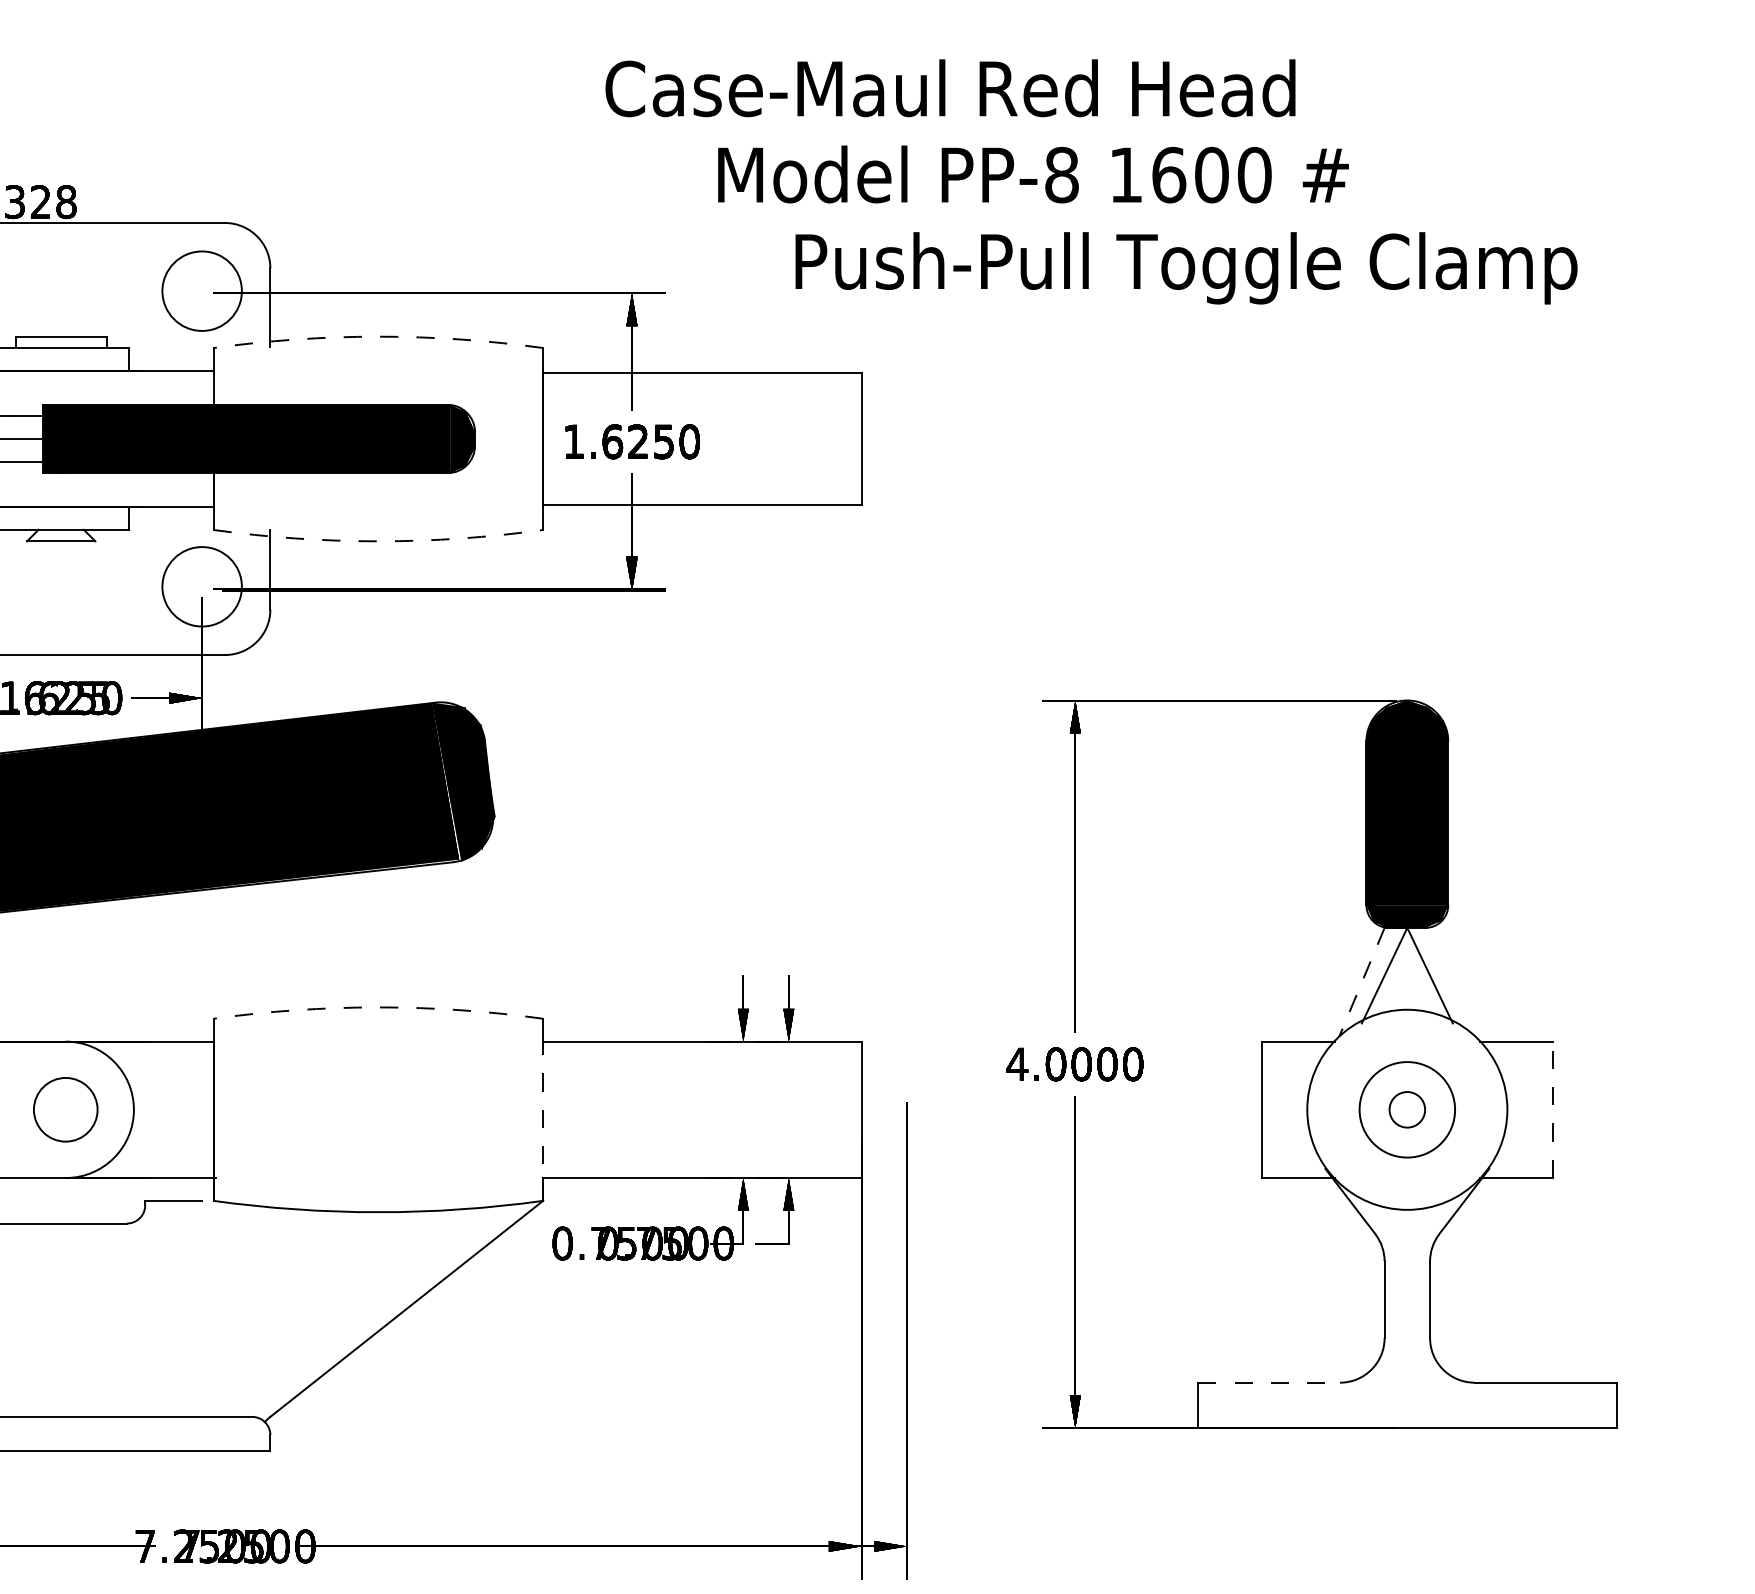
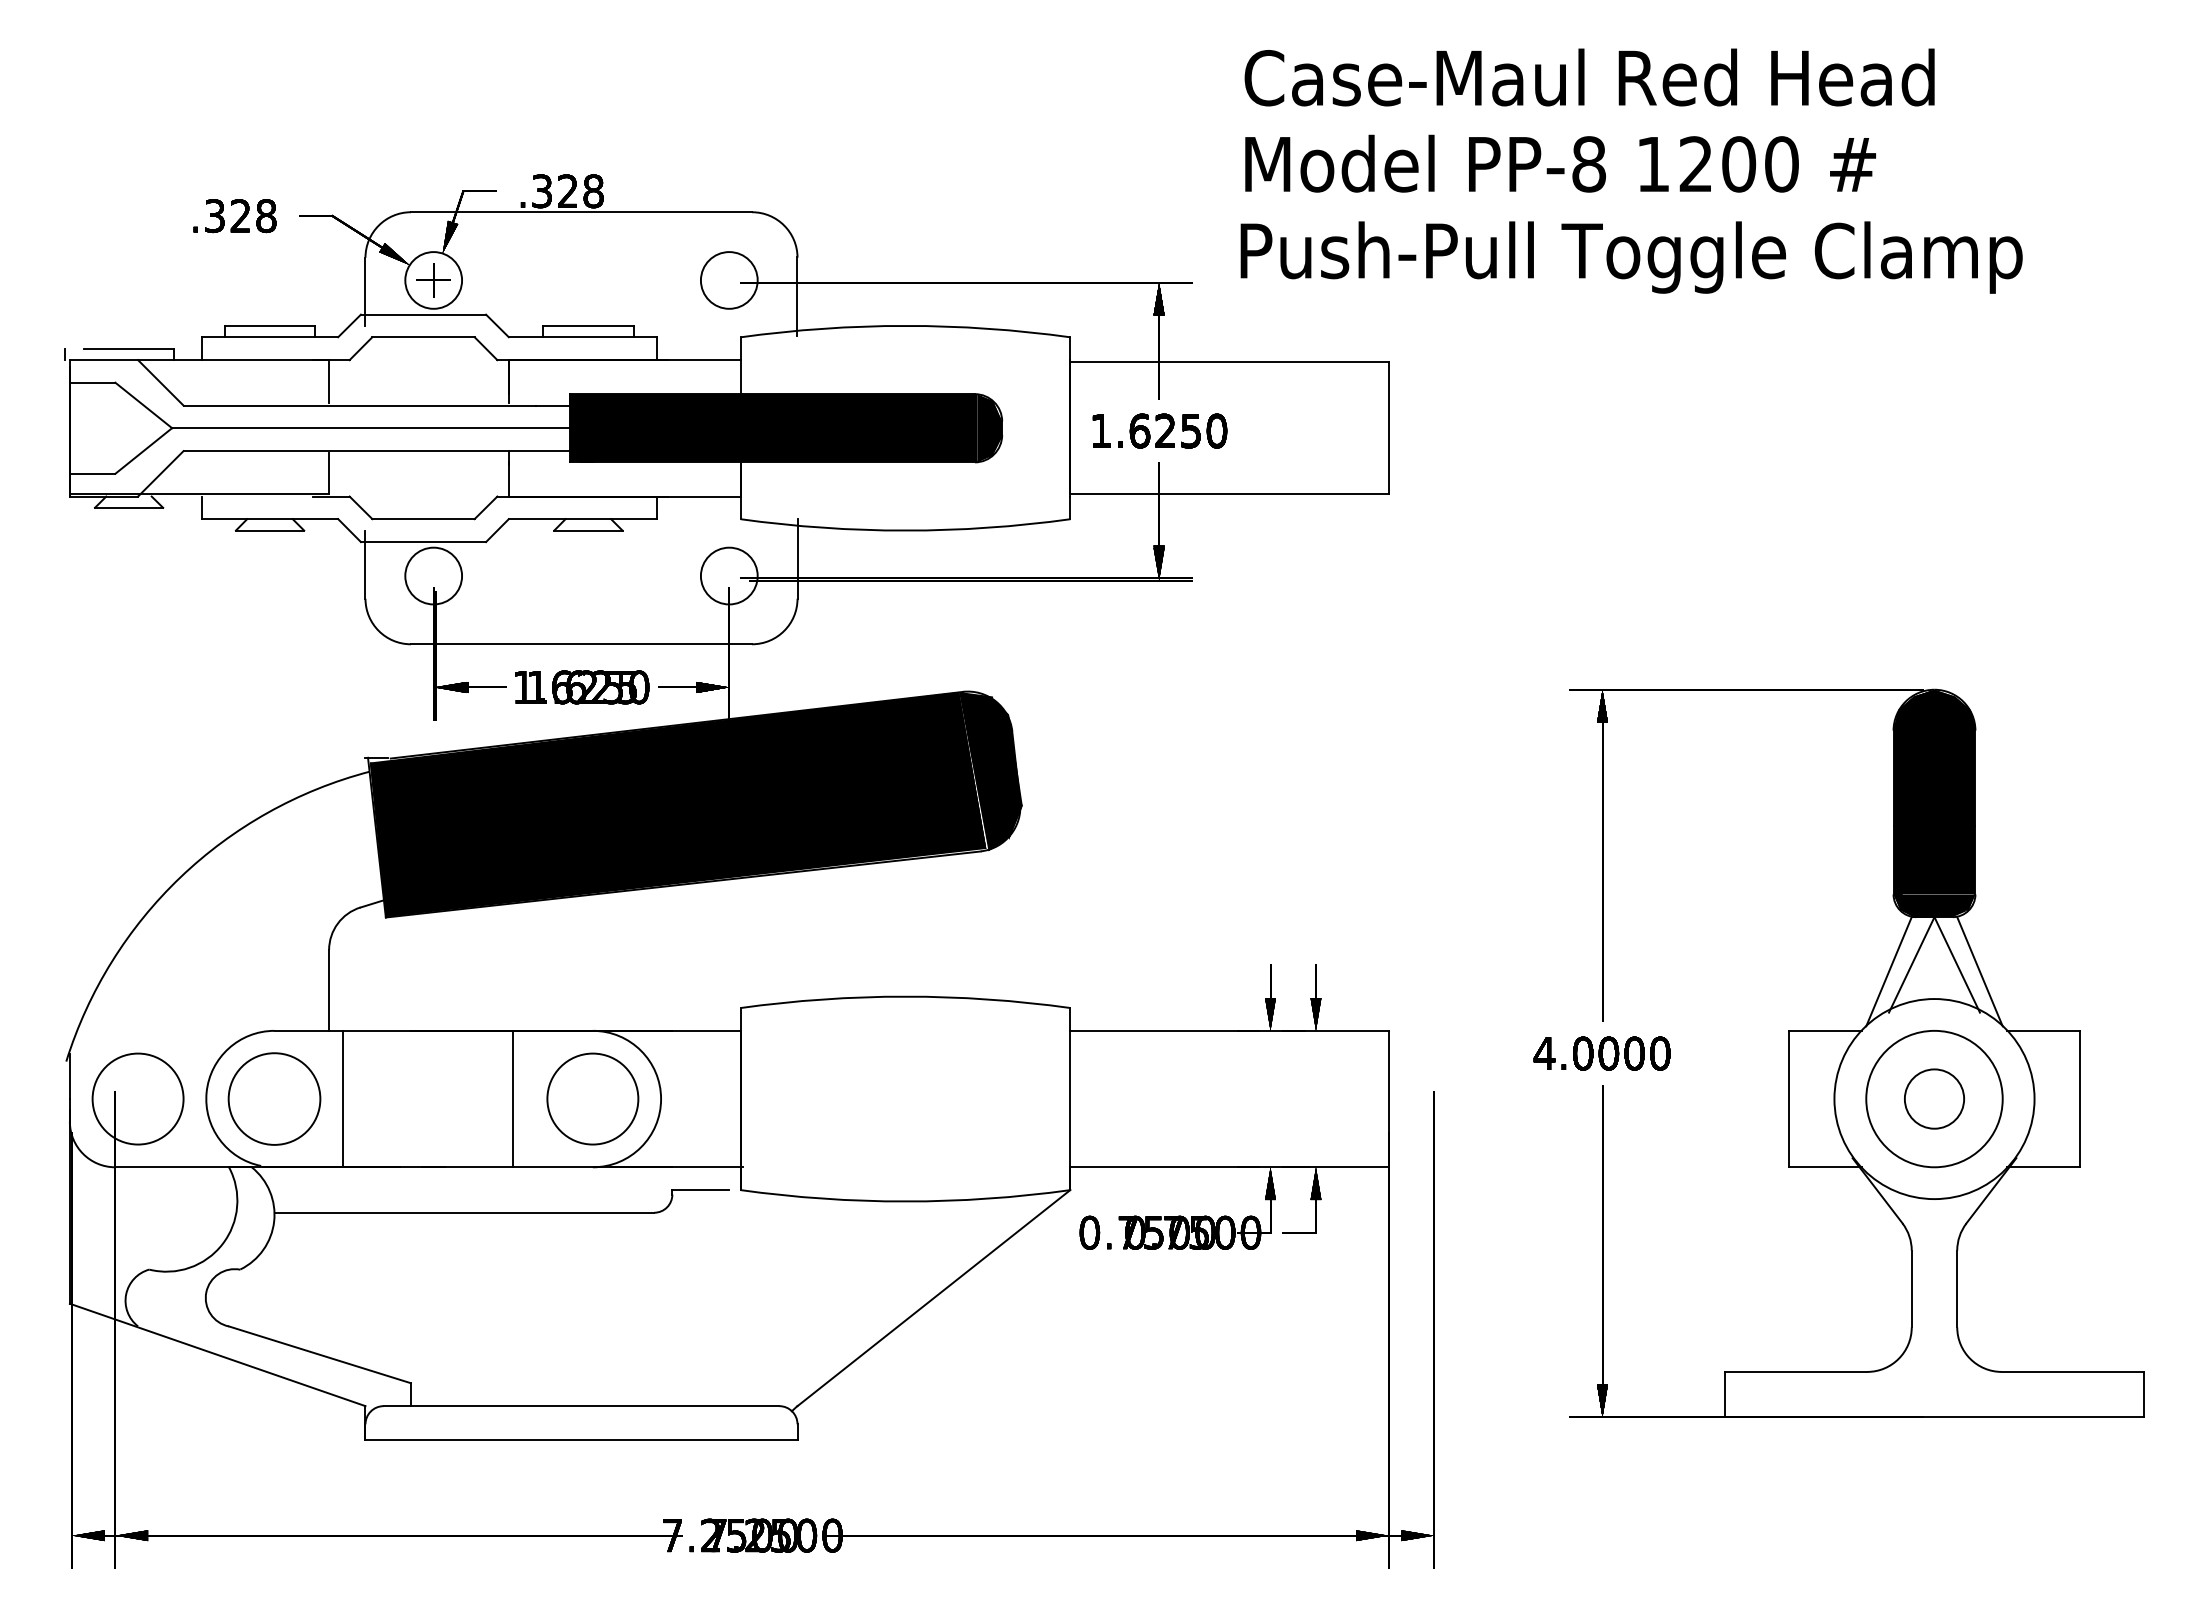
text: (950, 88) -> (1589, 77), moved
text: (1169, 175) -> (1696, 164), 1600 -> 1200
text: (1186, 268) -> (1631, 257), moved
circle: (201, 291) -> (728, 280), size x0.71
arc: (378, 336) -> (905, 325), dashed -> solid
arc: (378, 541) -> (905, 530), dashed -> solid
circle: (201, 586) -> (728, 575), size x0.71
line: (1452, 982) -> (1979, 971), added
line: (1361, 983) -> (1888, 972), dashed -> solid
arc: (378, 1007) -> (905, 996), dashed -> solid
circle: (65, 1109) -> (592, 1098), size x1.43
circle: (1407, 1109) -> (1934, 1098), size x1.43
circle: (1407, 1109) -> (1934, 1098), size x1.67
line: (1553, 1109) -> (2080, 1098), dashed -> solid
line: (543, 1121) -> (1070, 1110), dashed -> solid
line: (1269, 1382) -> (1796, 1371), dashed -> solid

